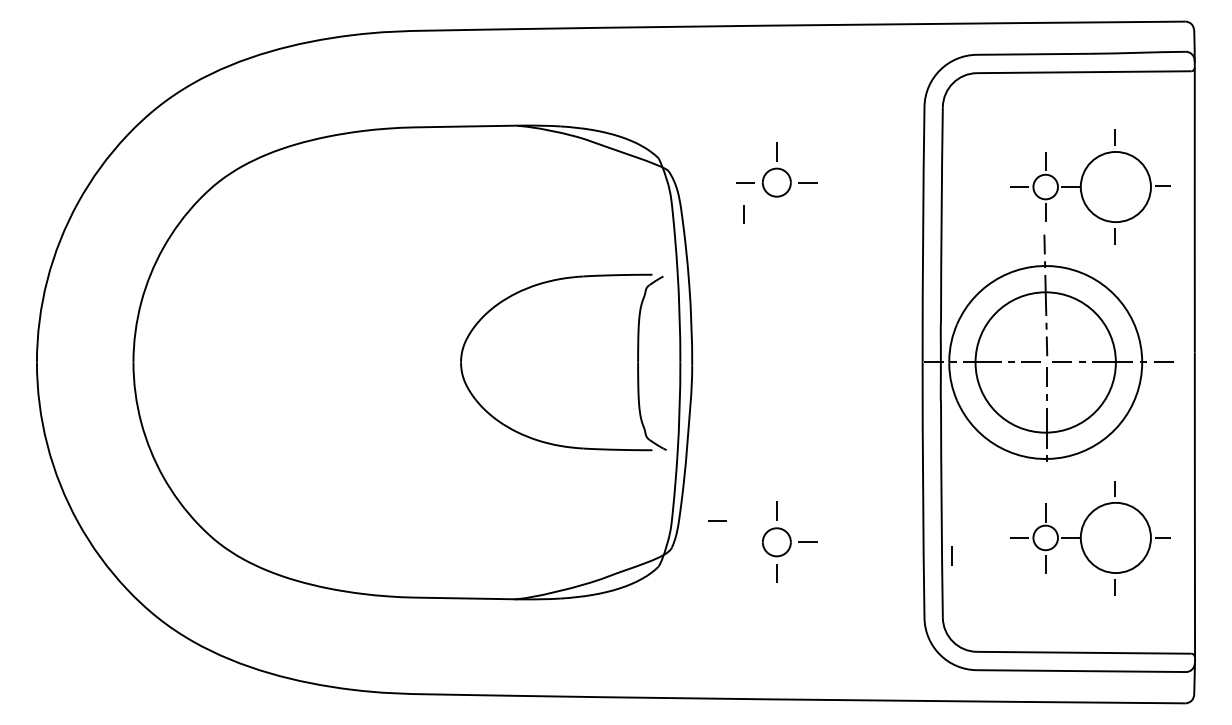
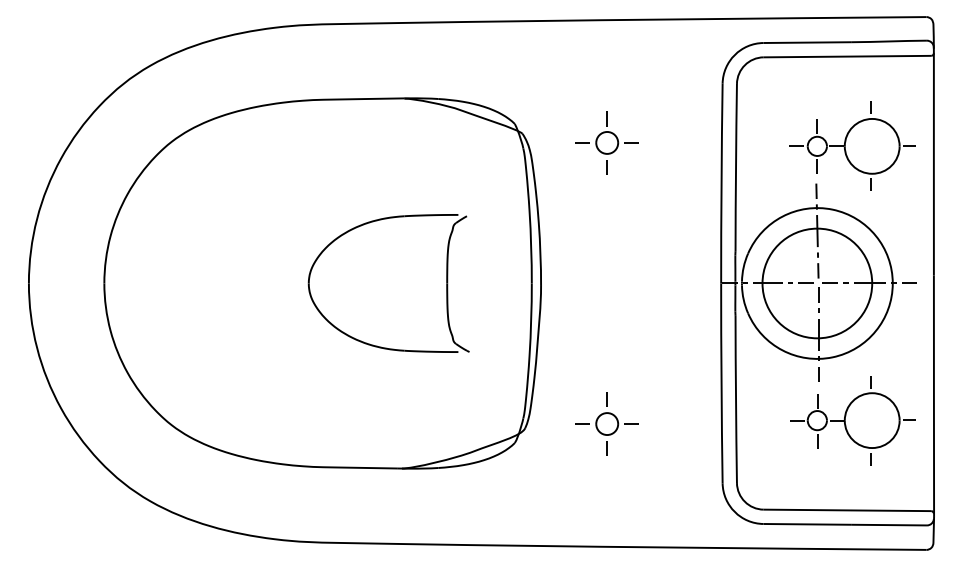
line: (743, 214) -> (606, 167), moved
part: (637, 362) -> (446, 283), moved
line: (717, 520) -> (582, 423), moved
line: (951, 555) -> (817, 374), moved

